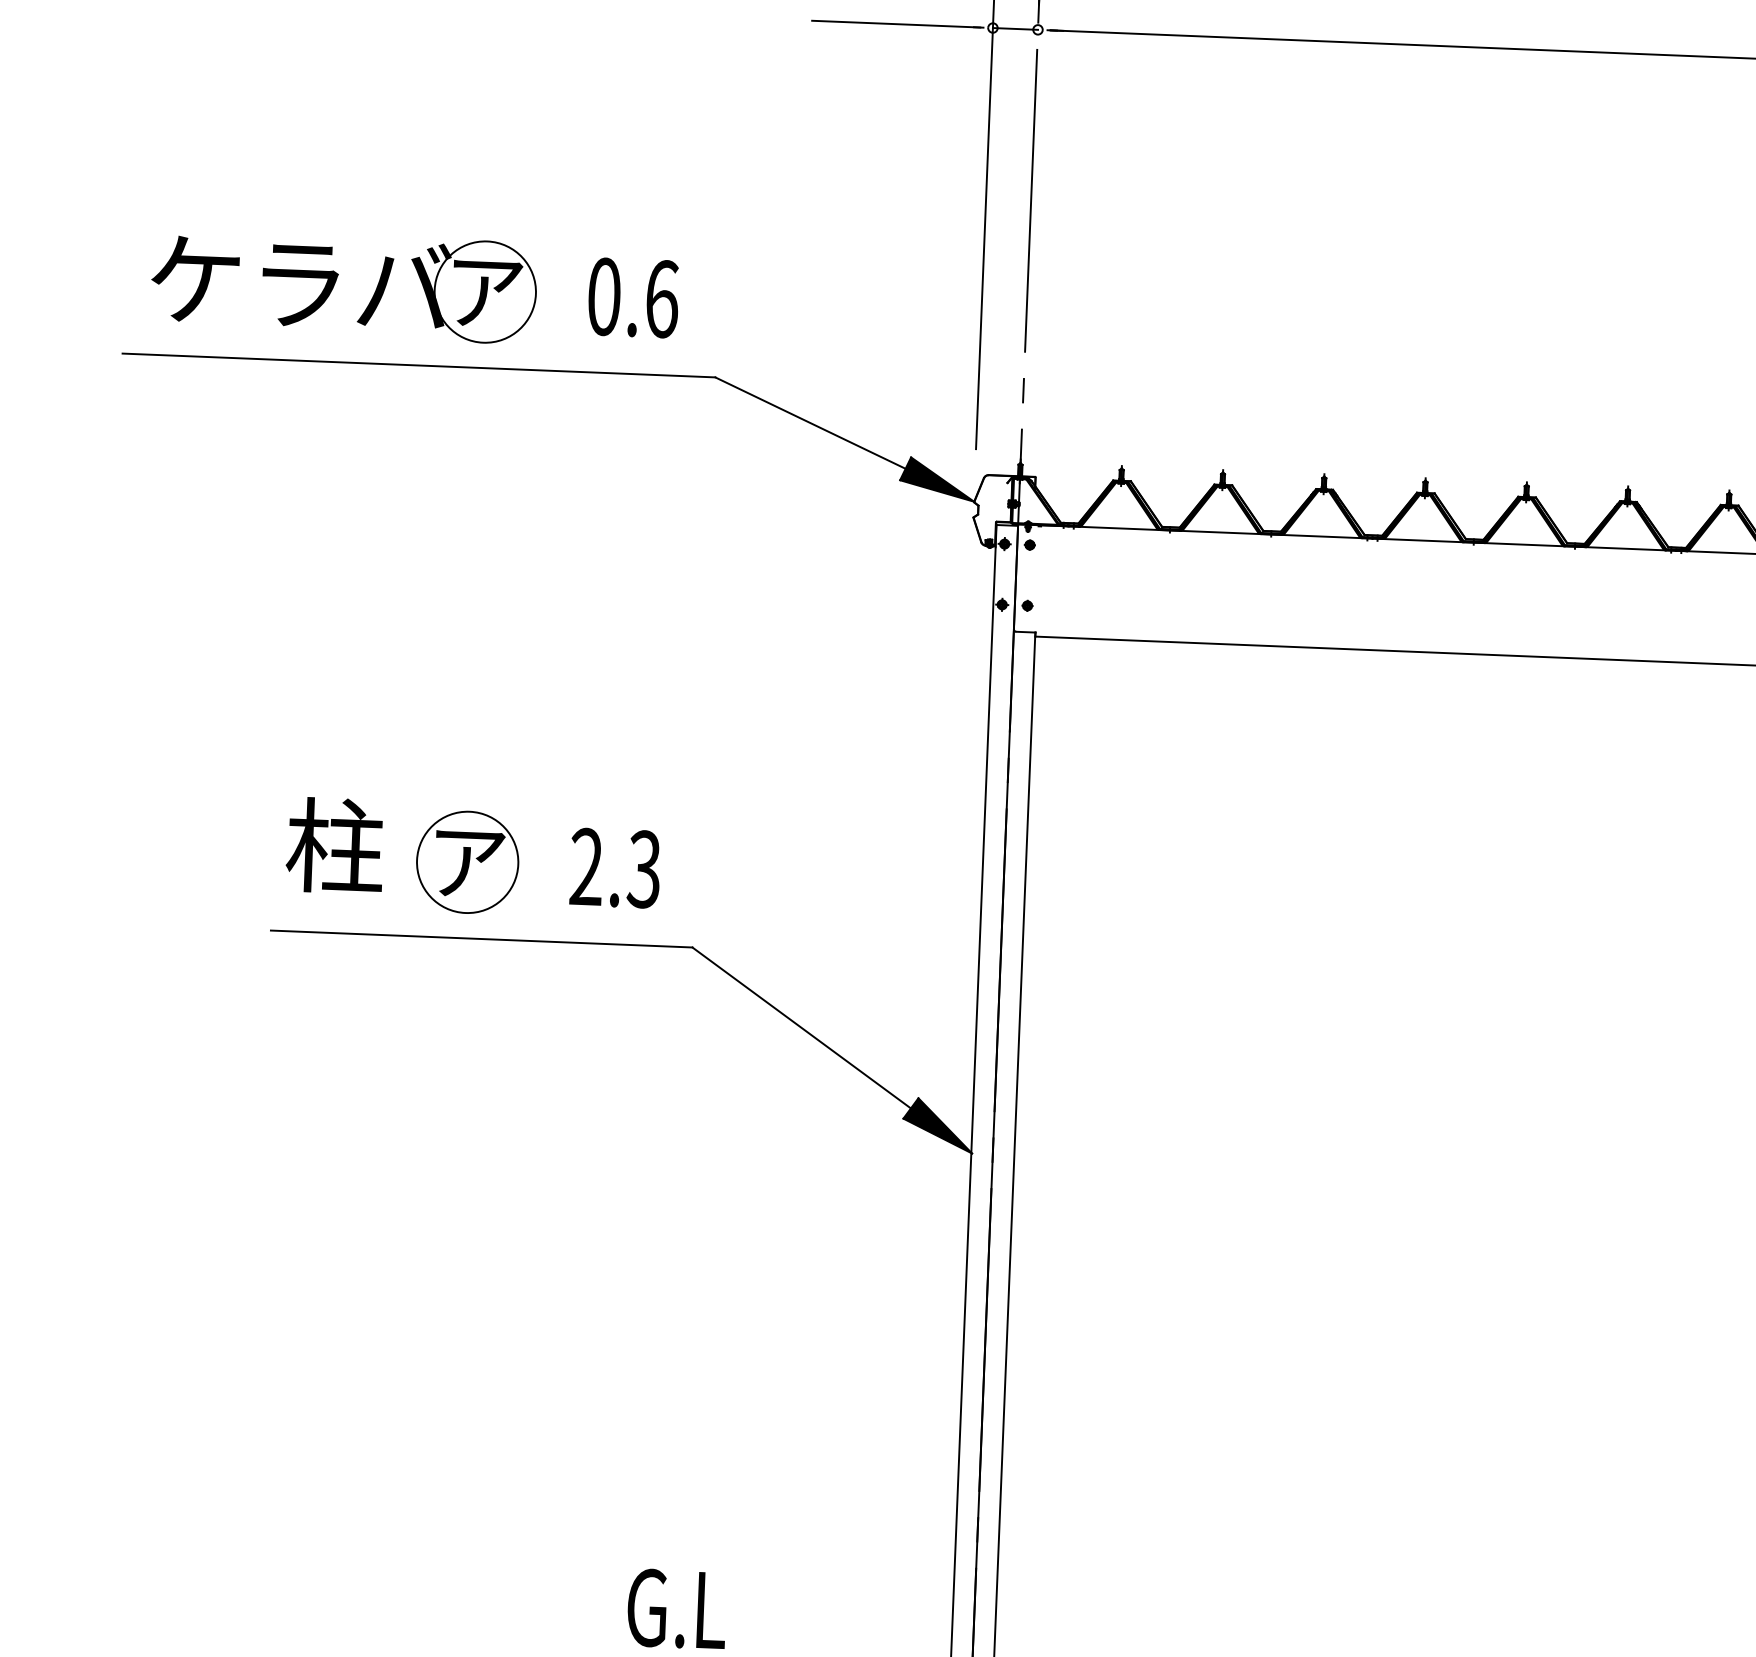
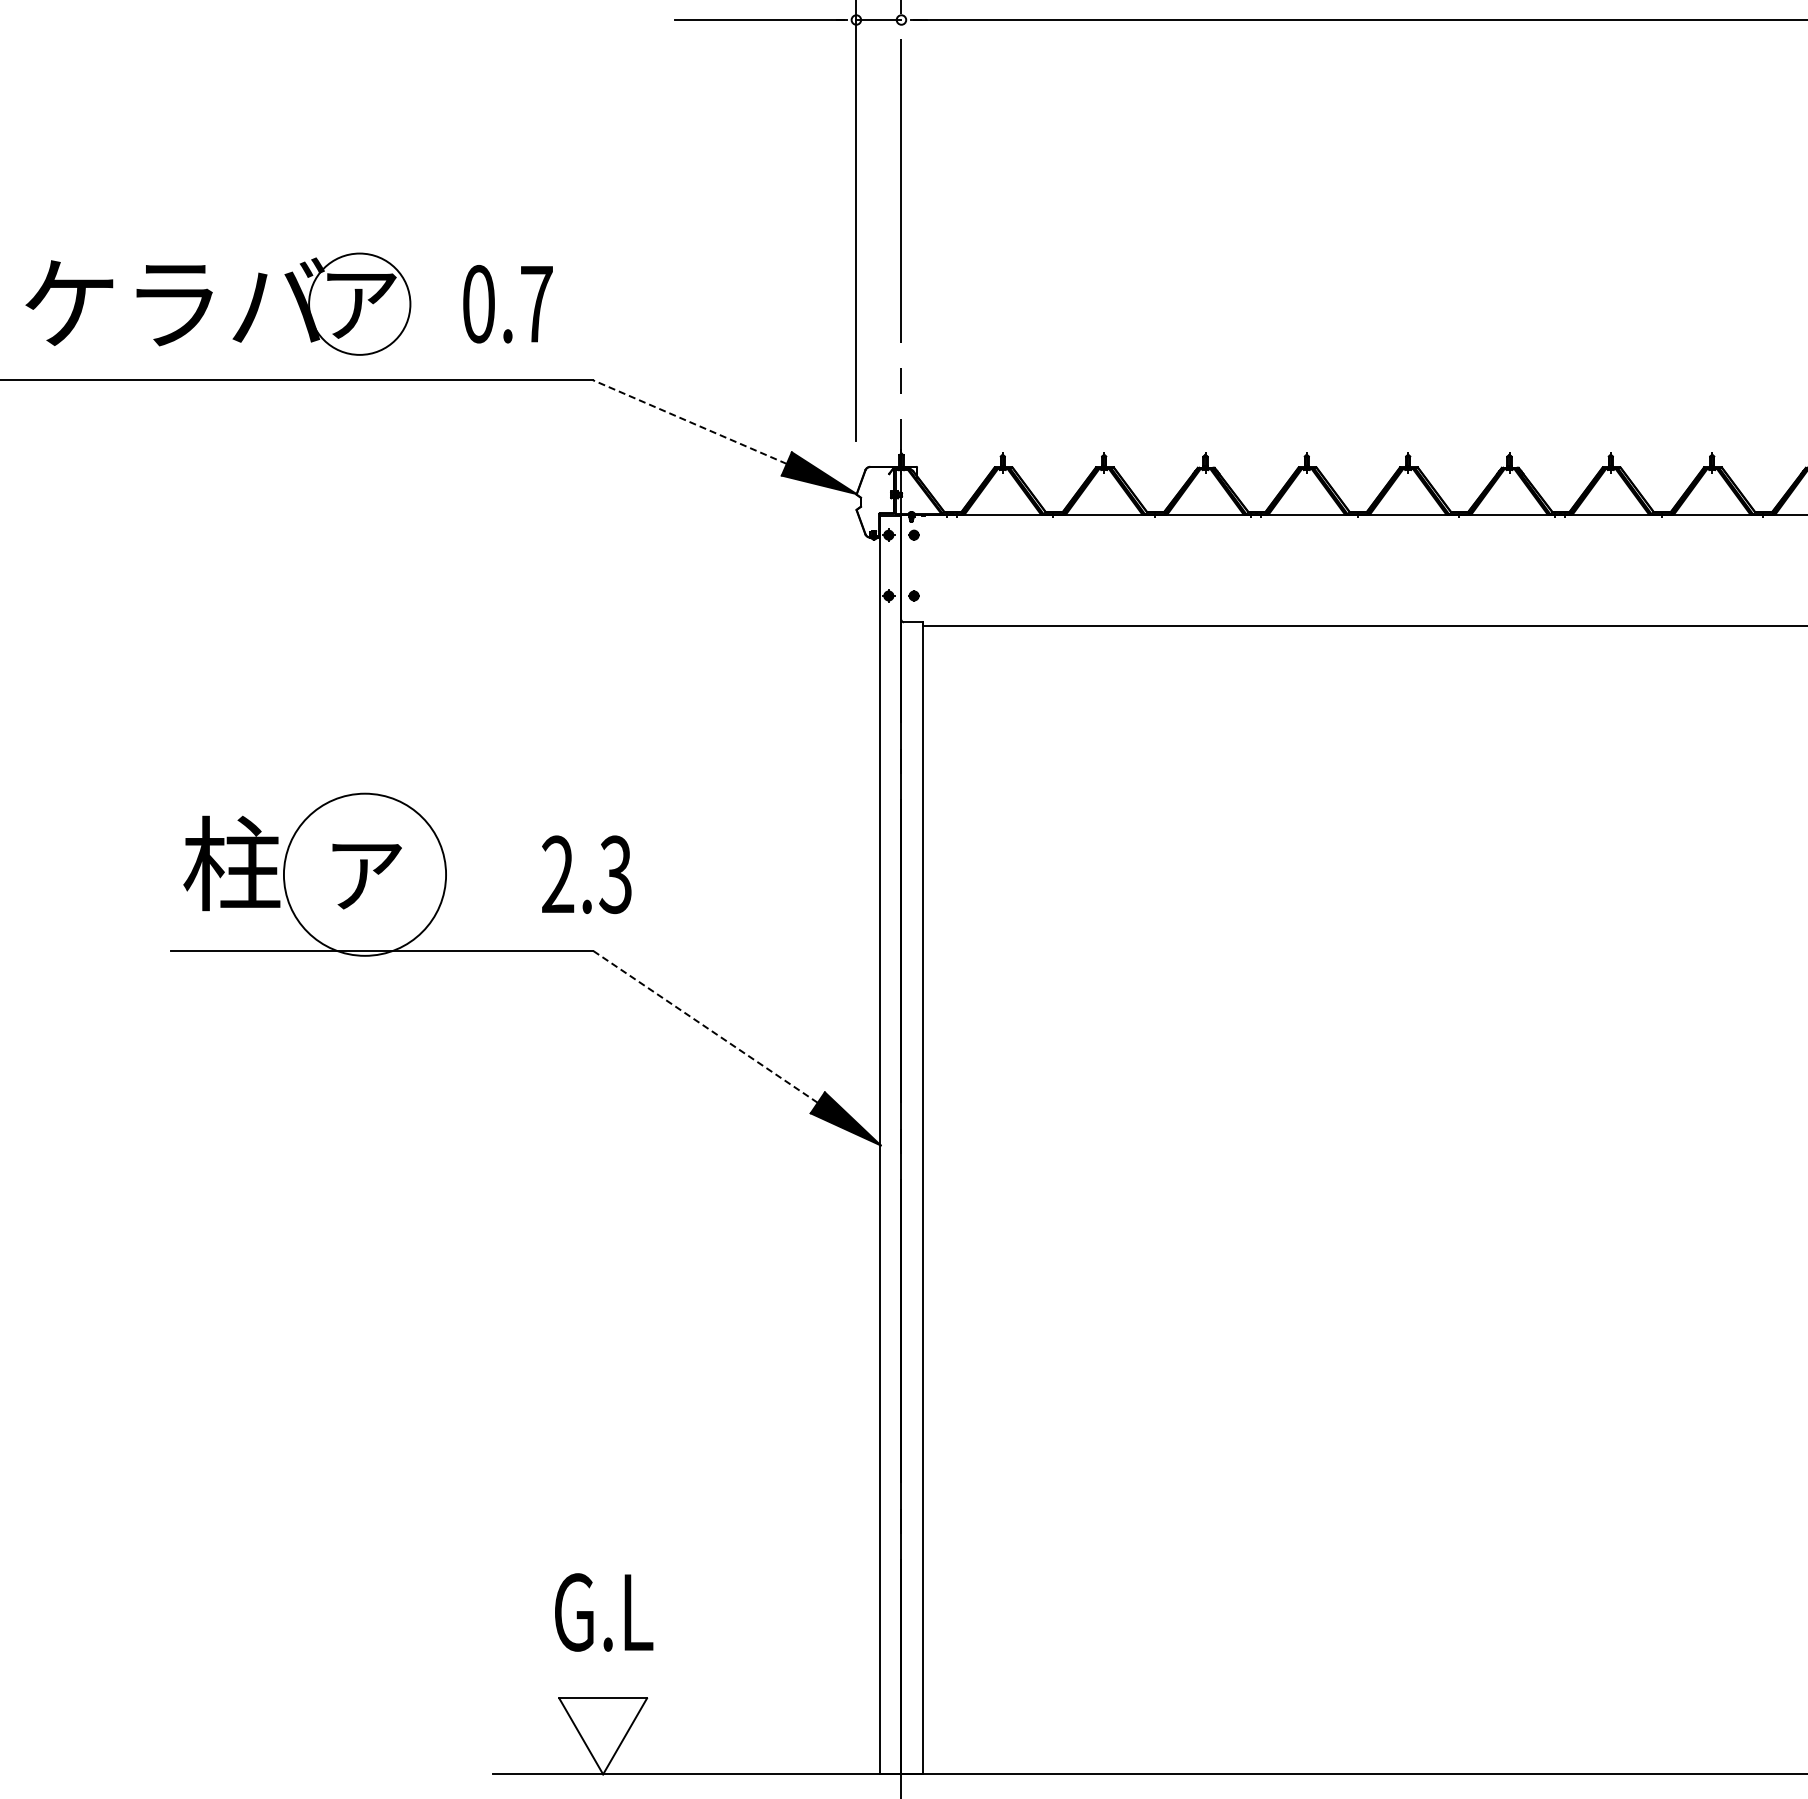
text: (662, 298) -> (537, 303), 0.6 -> 0.7
line: (810, 423) -> (689, 422), solid -> dashed
circle: (467, 862) -> (364, 874), size x1.6
text: (615, 868) -> (586, 874), moved
line: (801, 1027) -> (705, 1026), solid -> dashed

